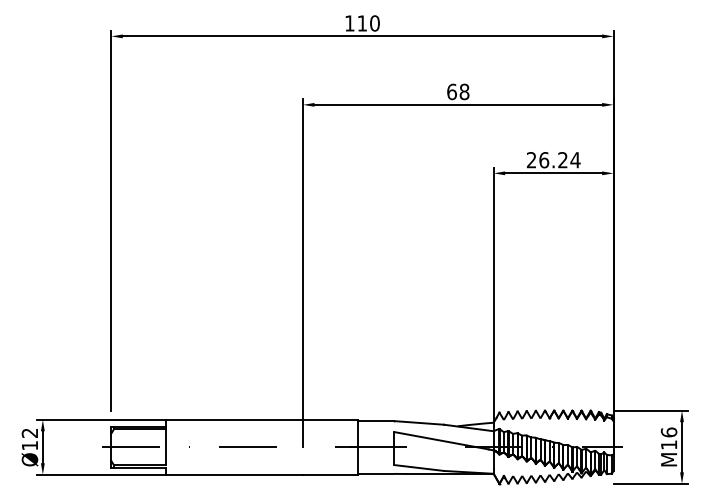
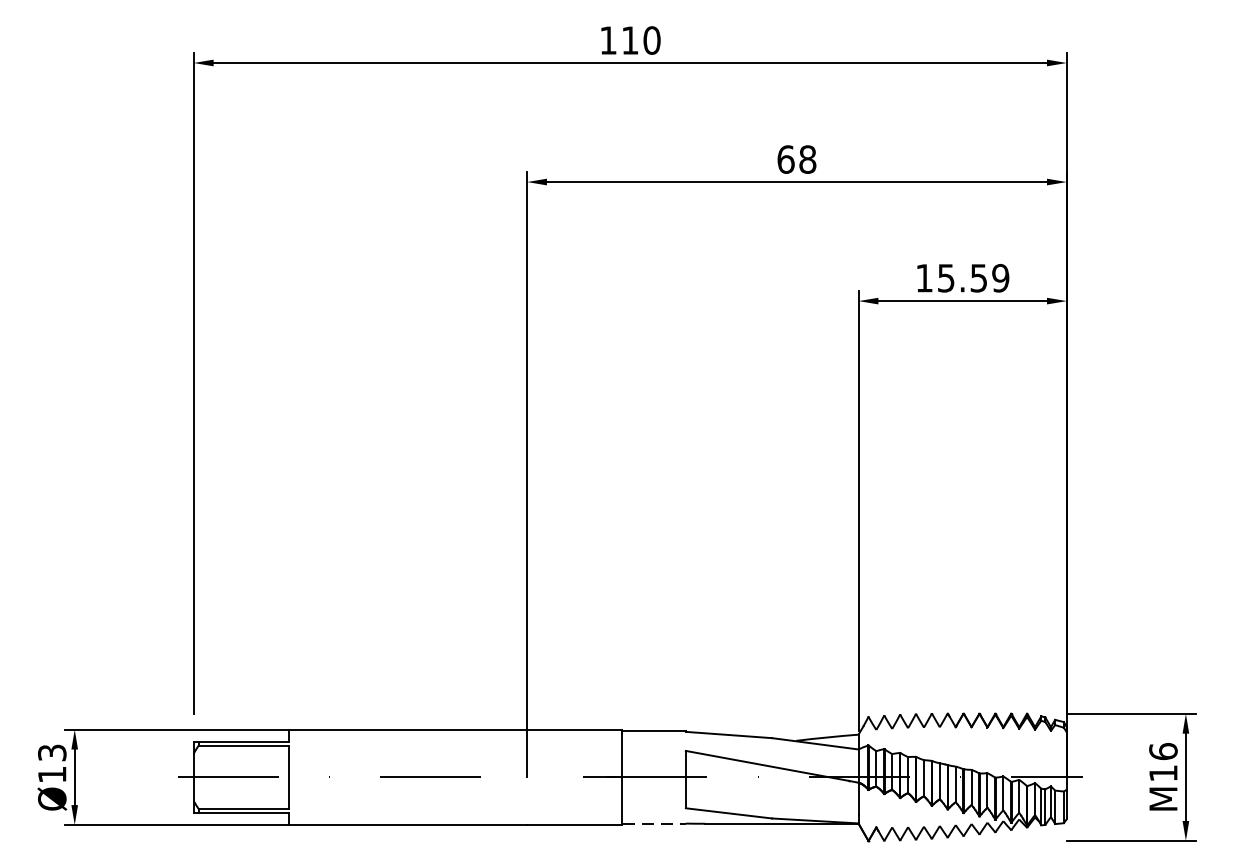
text: (553, 160) -> (962, 278), 26.24 -> 15.59
text: (30, 432) -> (53, 751), Ø12 -> Ø13
line: (376, 473) -> (654, 822), solid -> dashed

